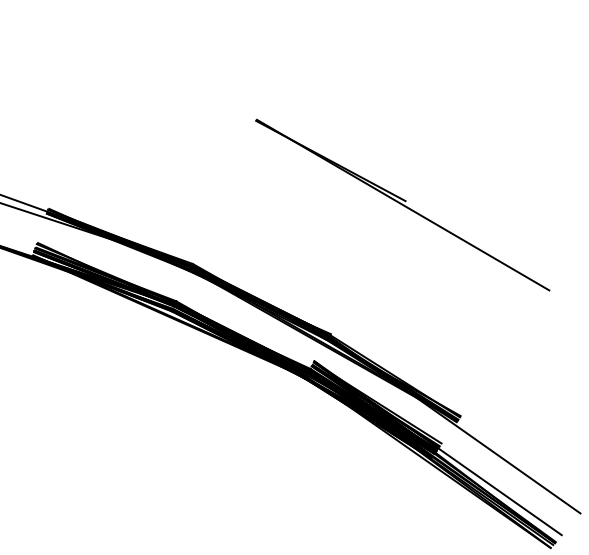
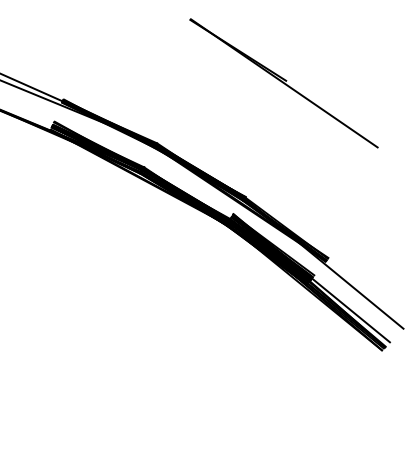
part: (401, 205) -> (283, 83), moved

